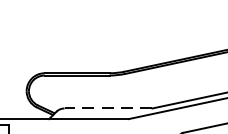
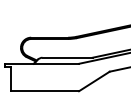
line: (108, 108) -> (67, 57), dashed -> solid

